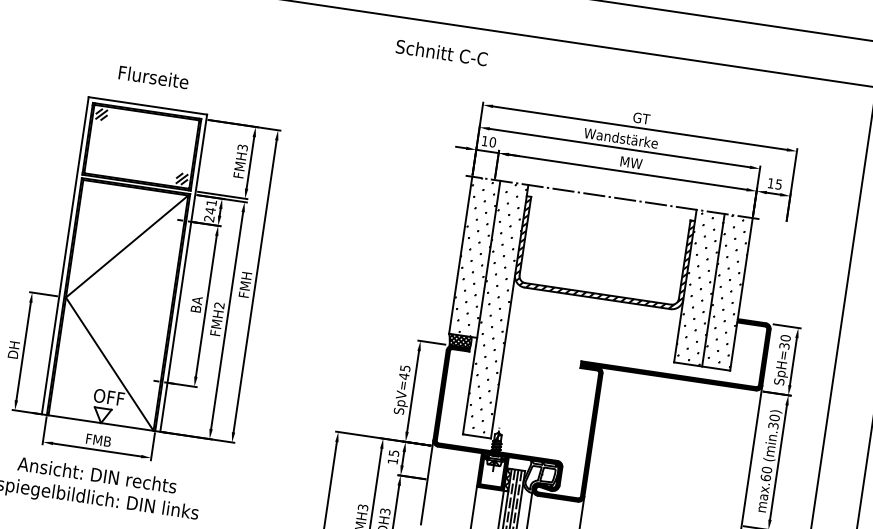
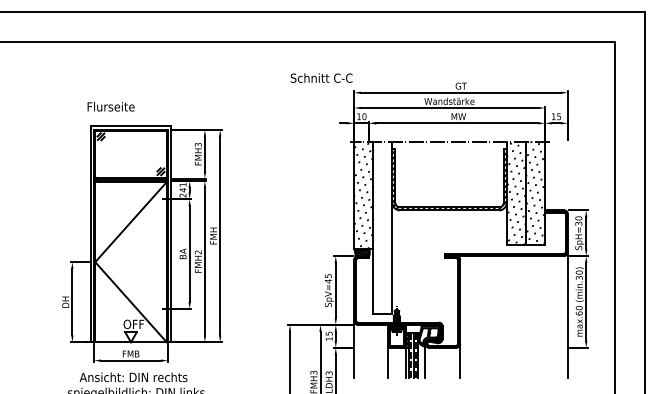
text: (441, 51) -> (321, 77), moved
text: (152, 76) -> (110, 106), moved
hatch: (495, 310) -> (382, 228), removed

